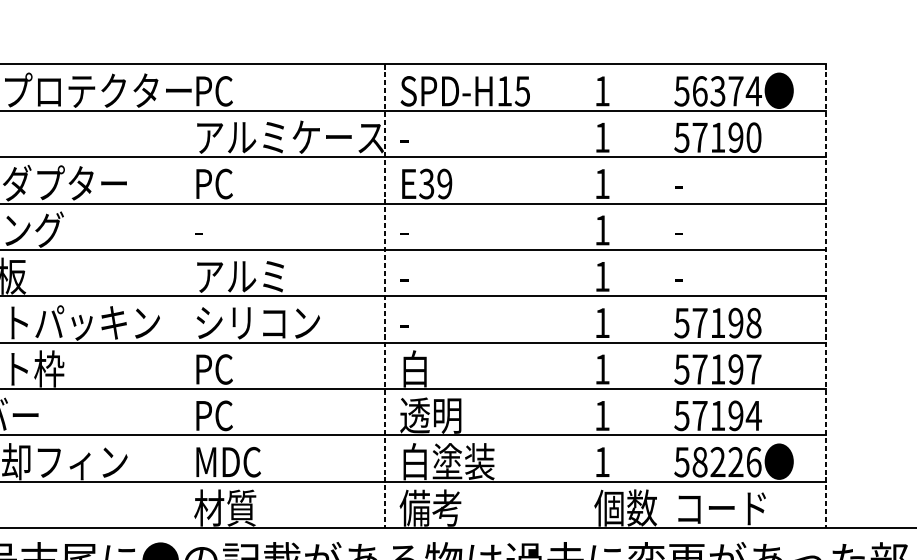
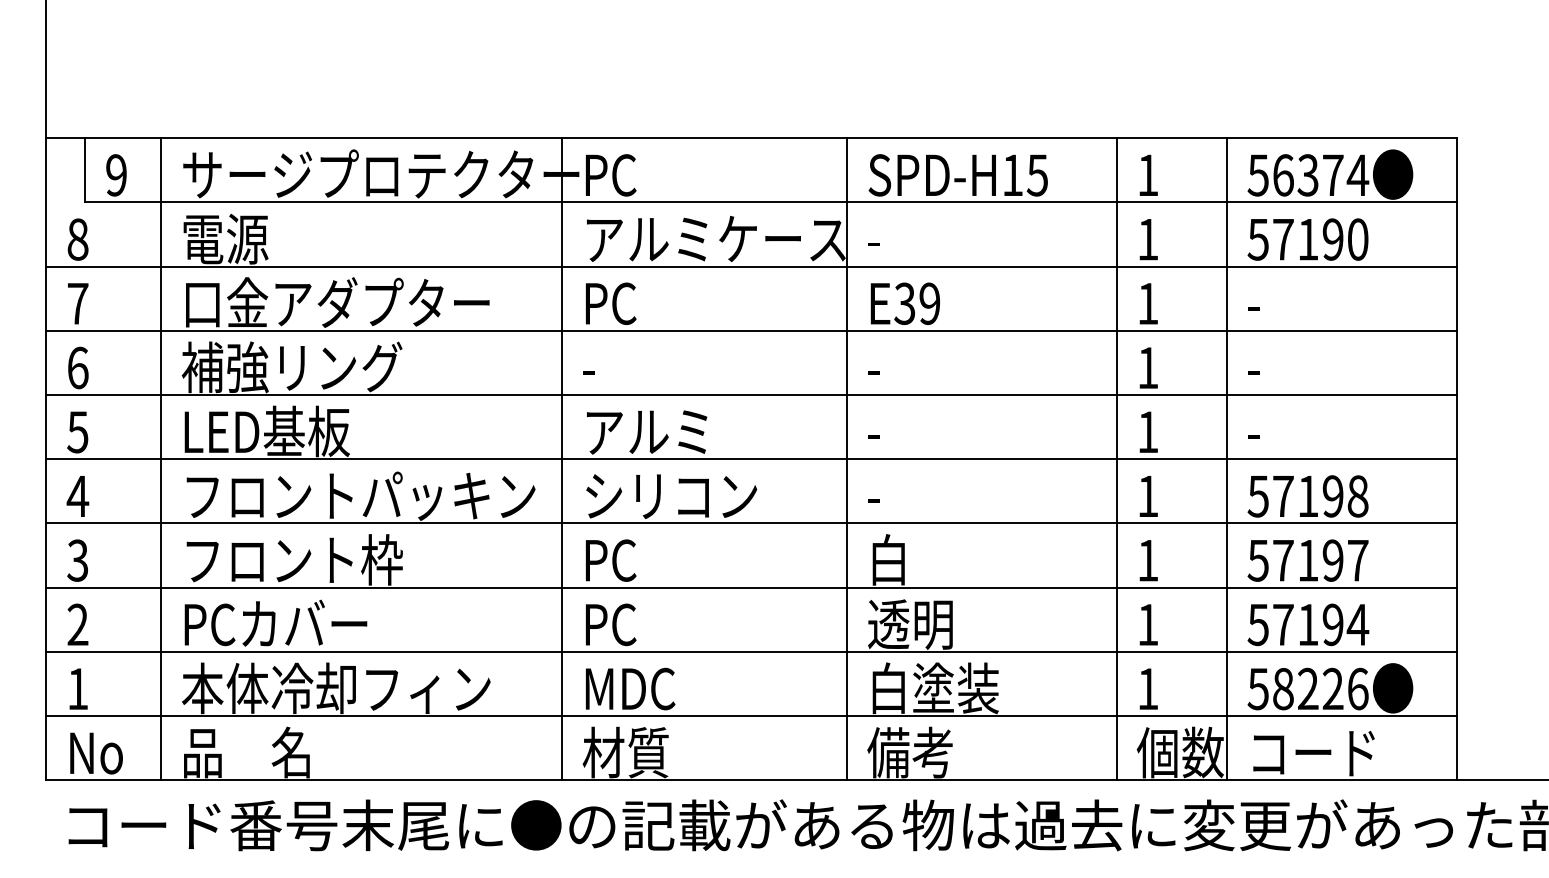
line: (179, 296) -> (562, 459), added
line: (385, 296) -> (847, 459), dashed -> solid
line: (579, 296) -> (1116, 459), added
line: (658, 296) -> (1226, 459), added
line: (825, 296) -> (1457, 459), dashed -> solid

